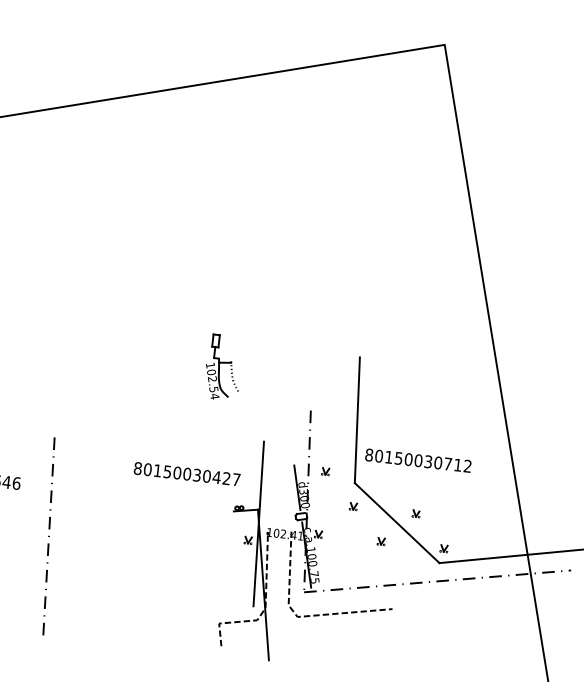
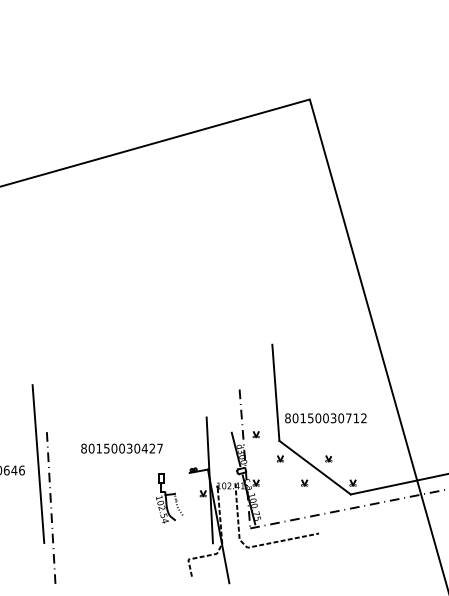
part: (223, 367) -> (169, 498), moved
text: (186, 473) -> (121, 448), moved
line: (39, 476) -> (38, 463), added

